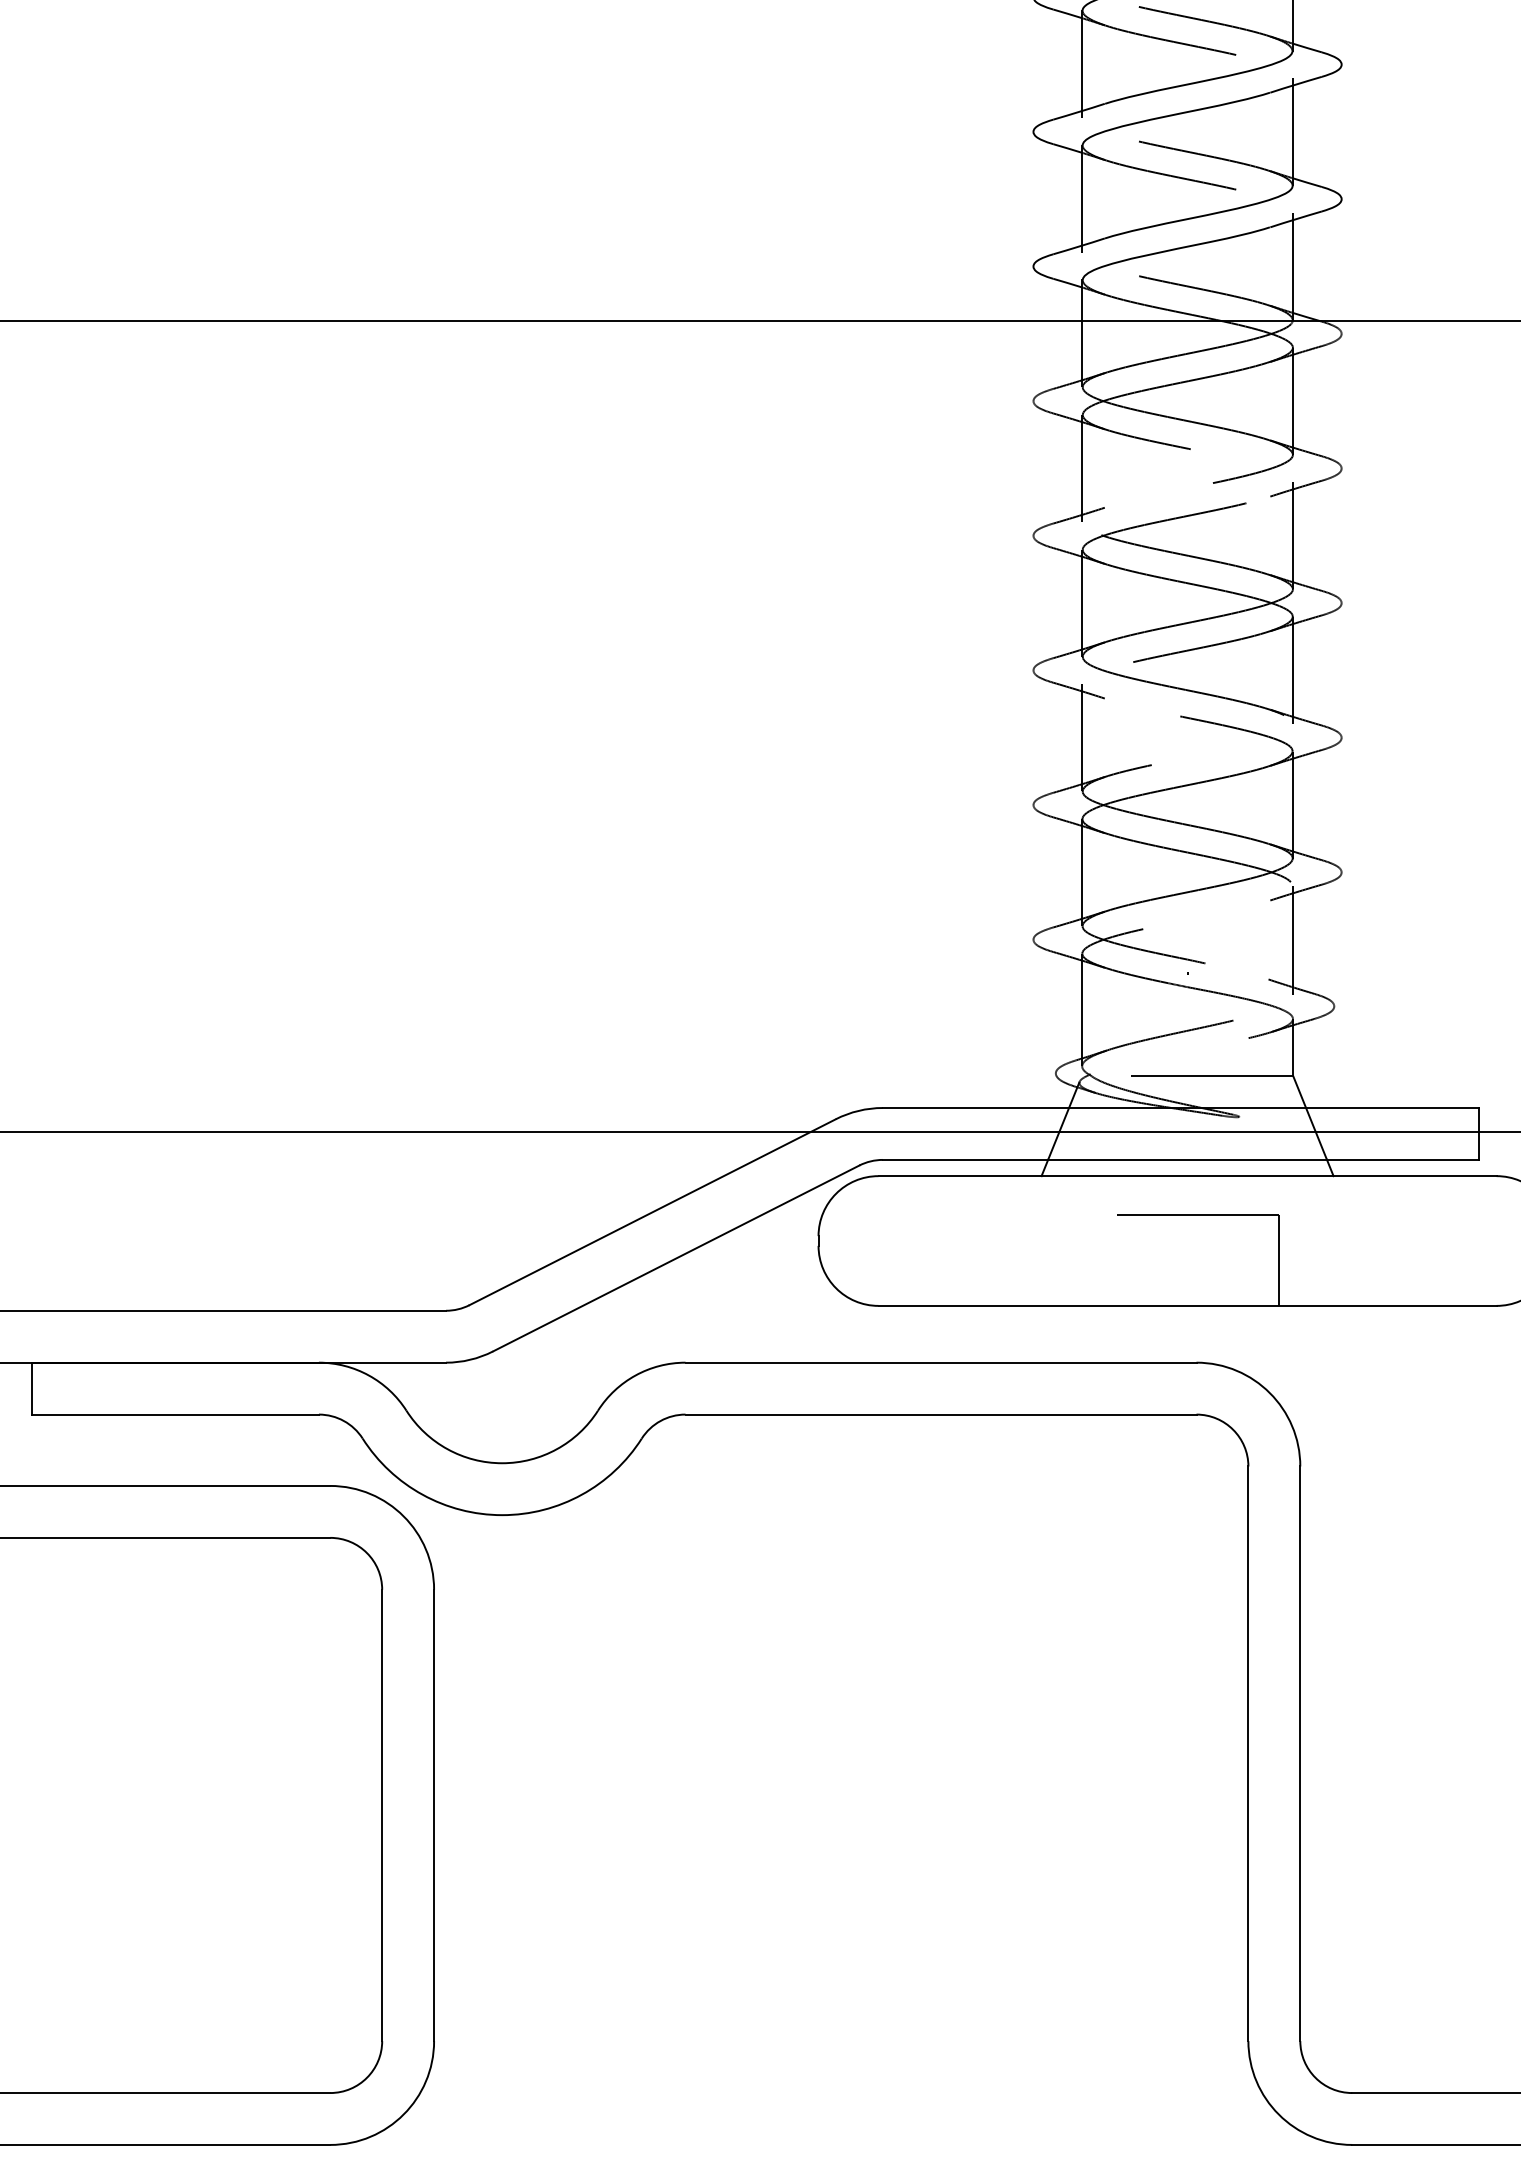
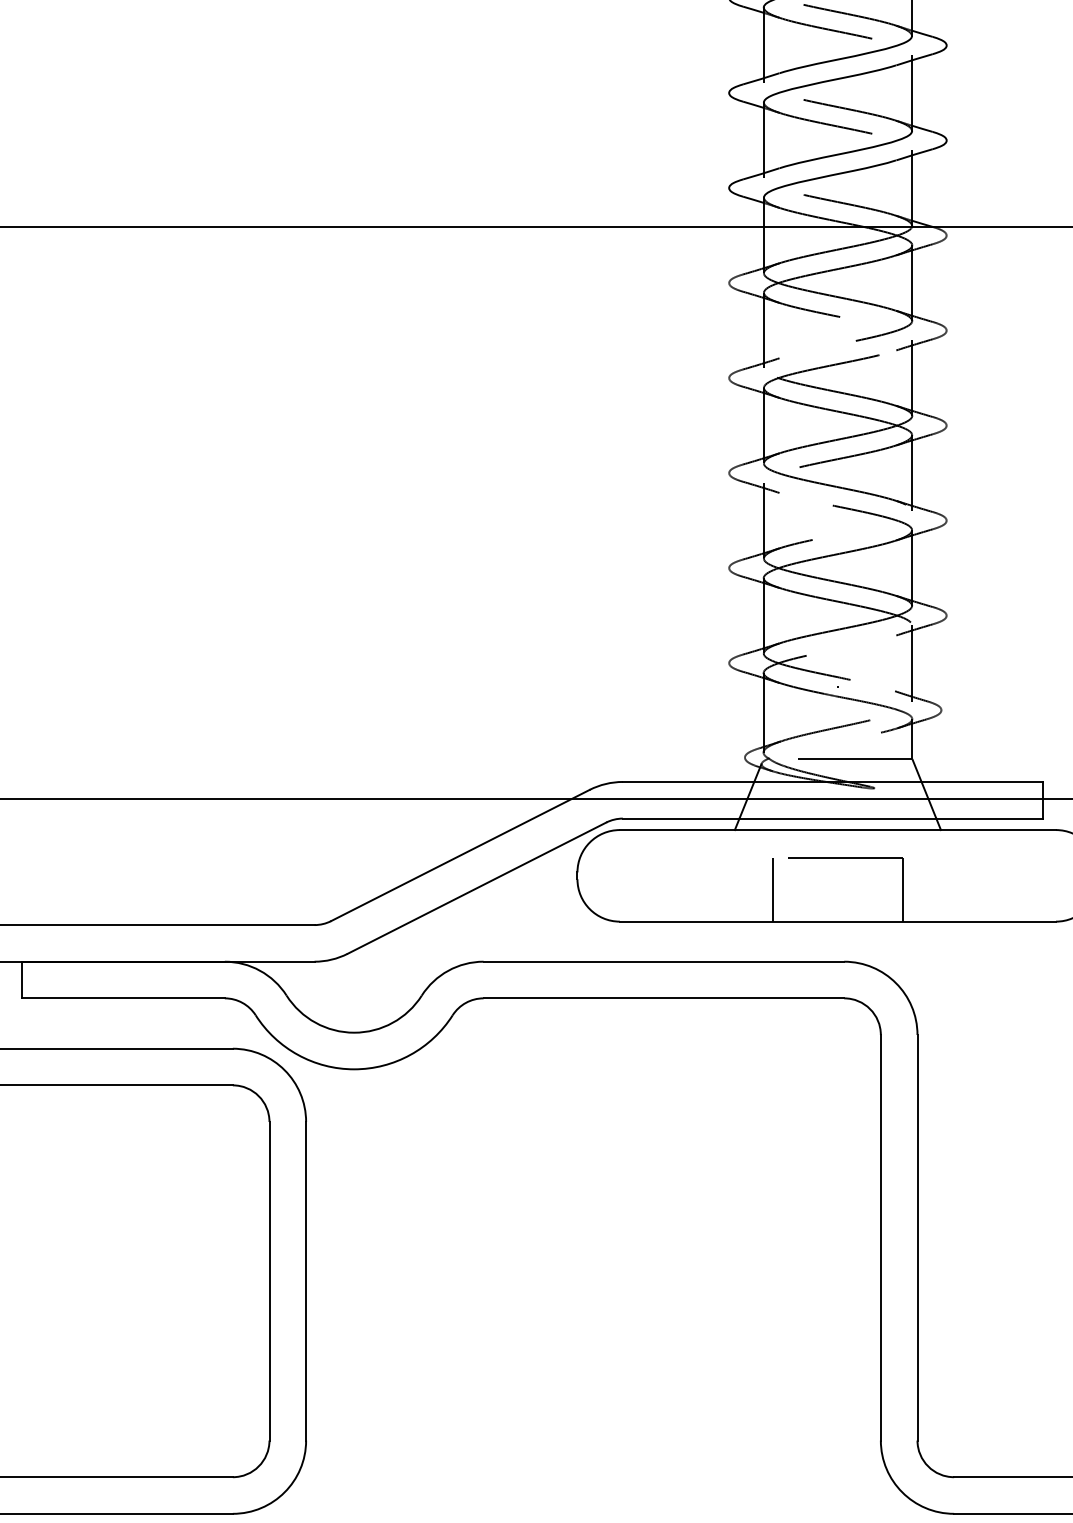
line: (1095, 1260) -> (772, 889), added

